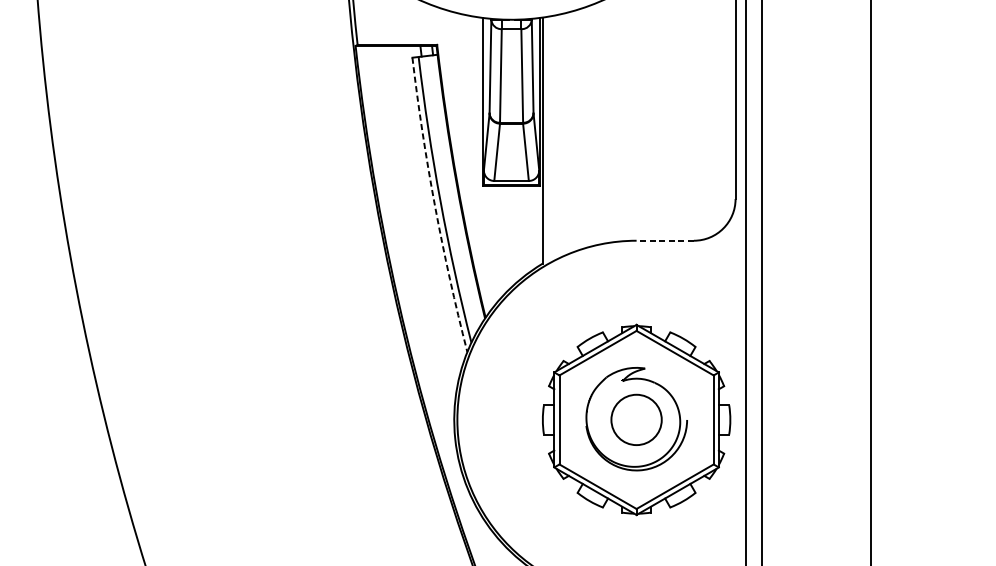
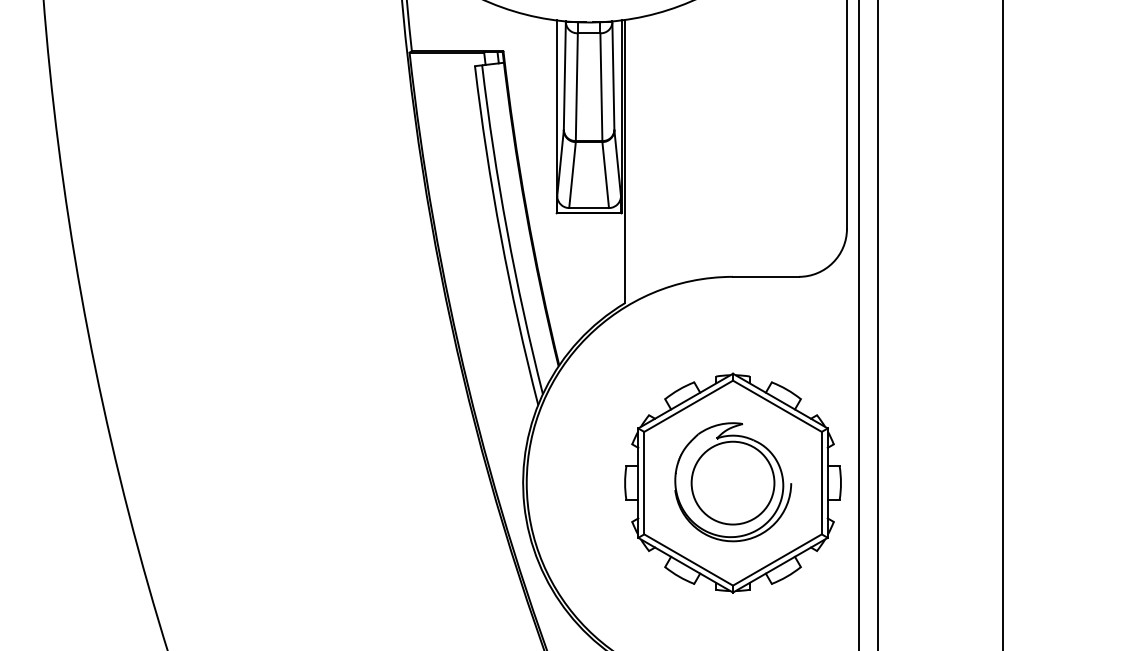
arc: (434, 205) -> (500, 236), dashed -> solid
line: (665, 240) -> (766, 276), dashed -> solid
circle: (636, 419) -> (732, 482), size x1.43

